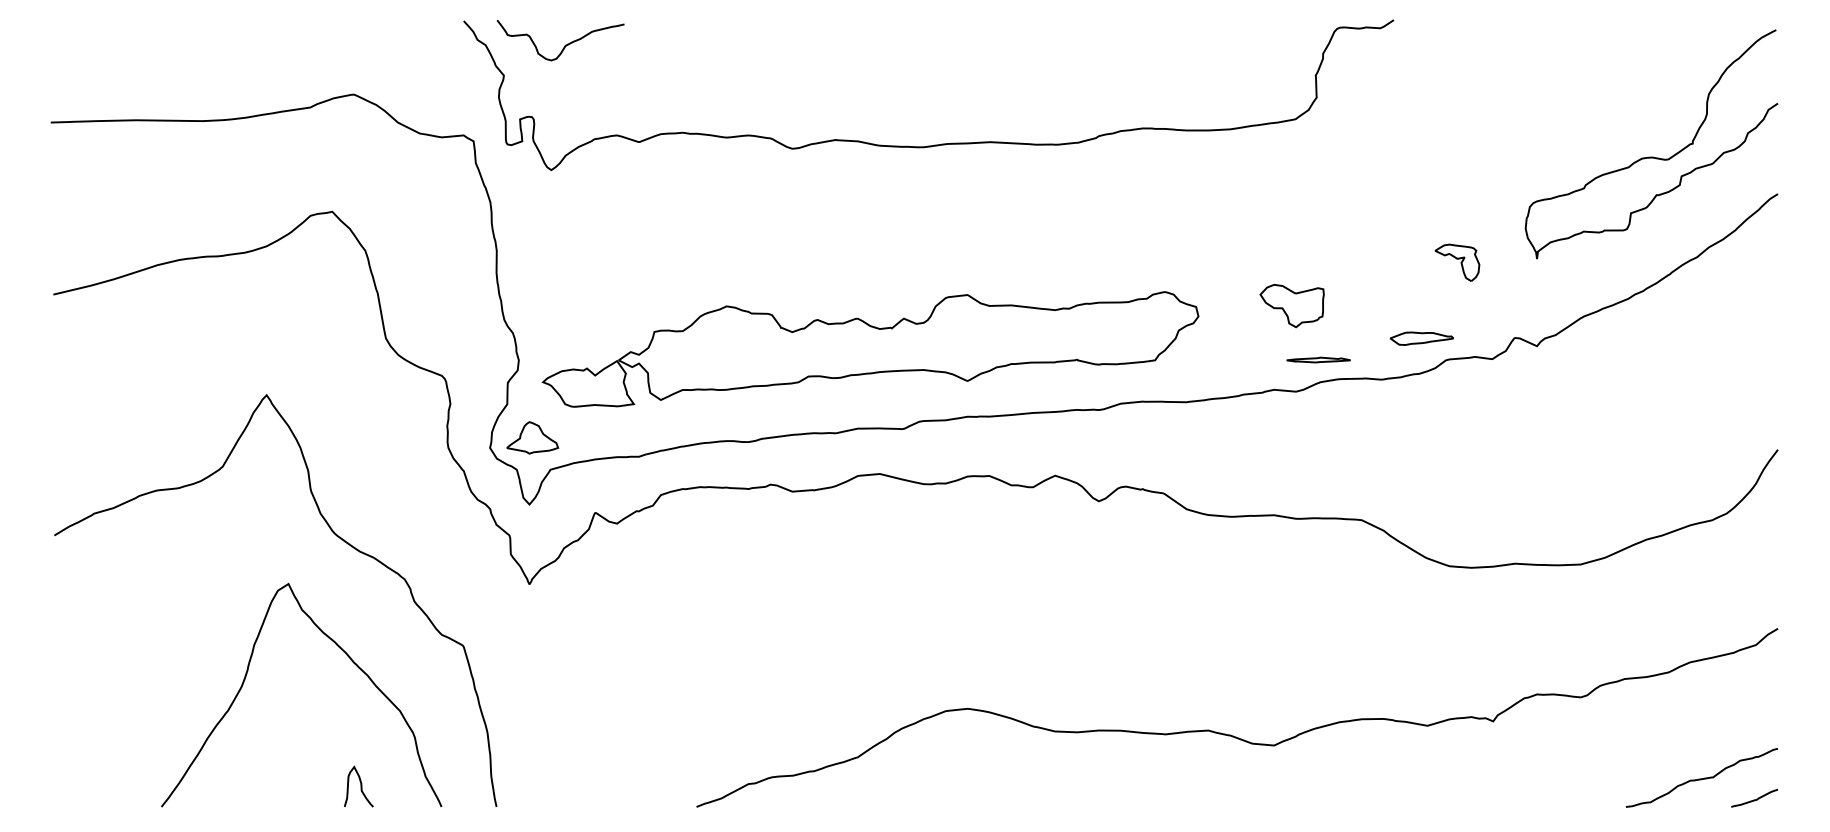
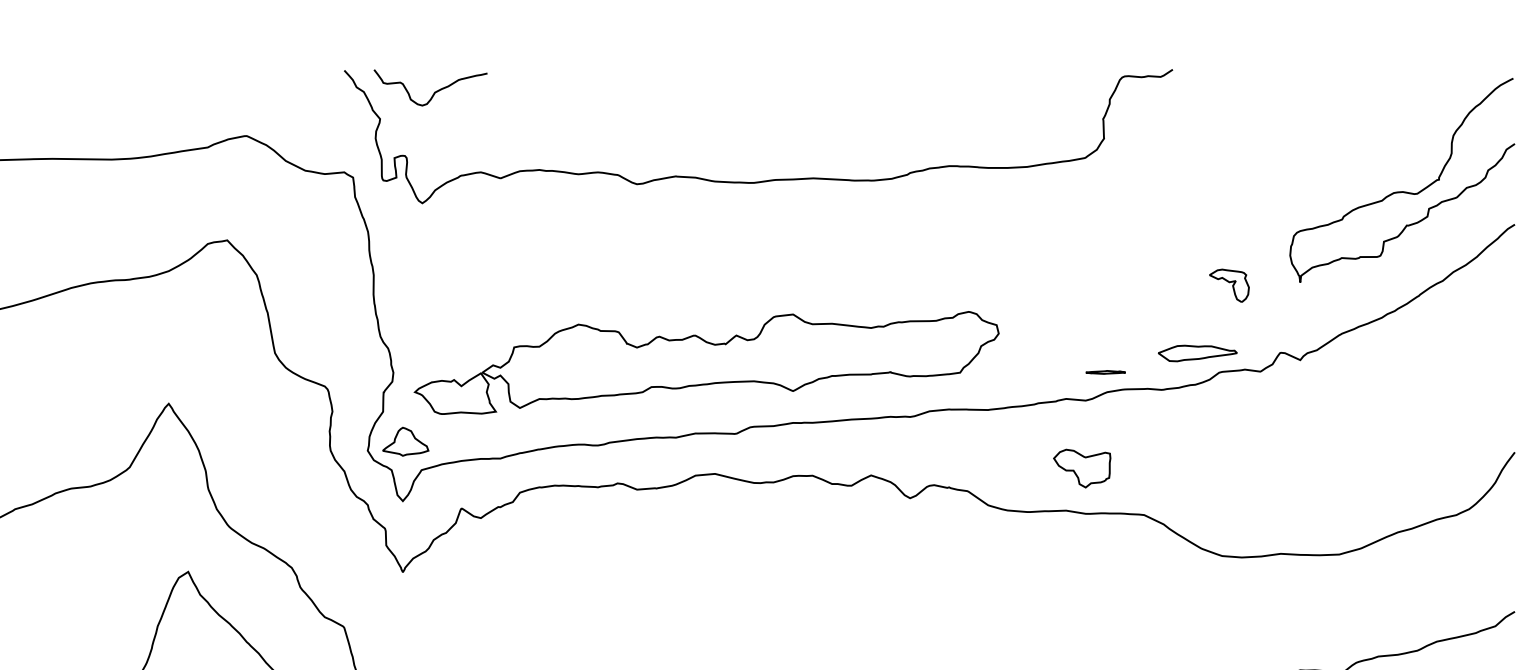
part: (1291, 306) -> (1081, 469), moved
part: (1421, 338) -> (1197, 353), size x1.4
part: (1318, 359) -> (1105, 371), size x0.7

